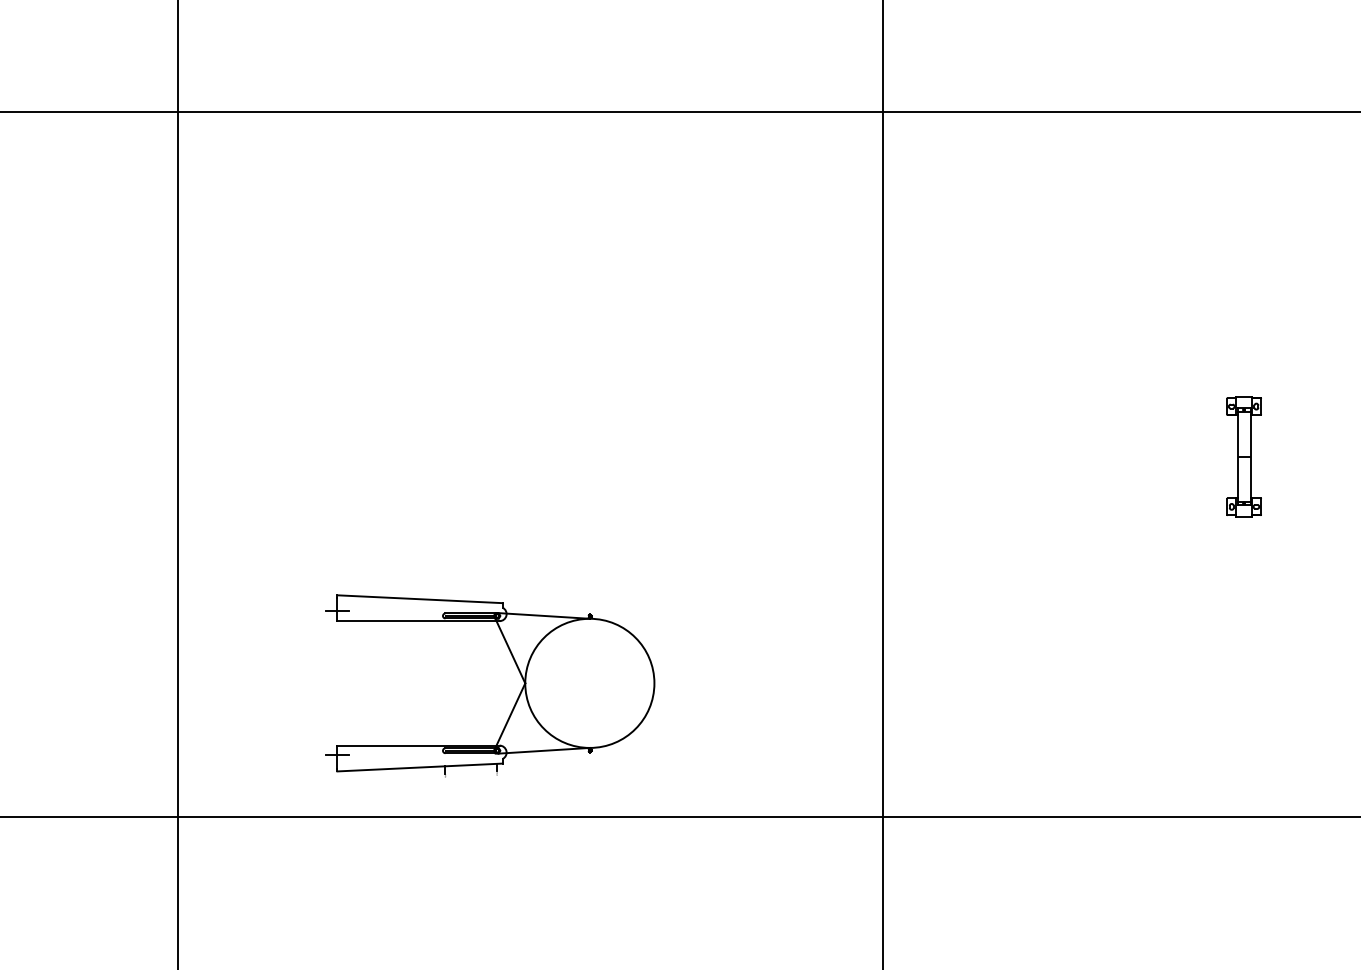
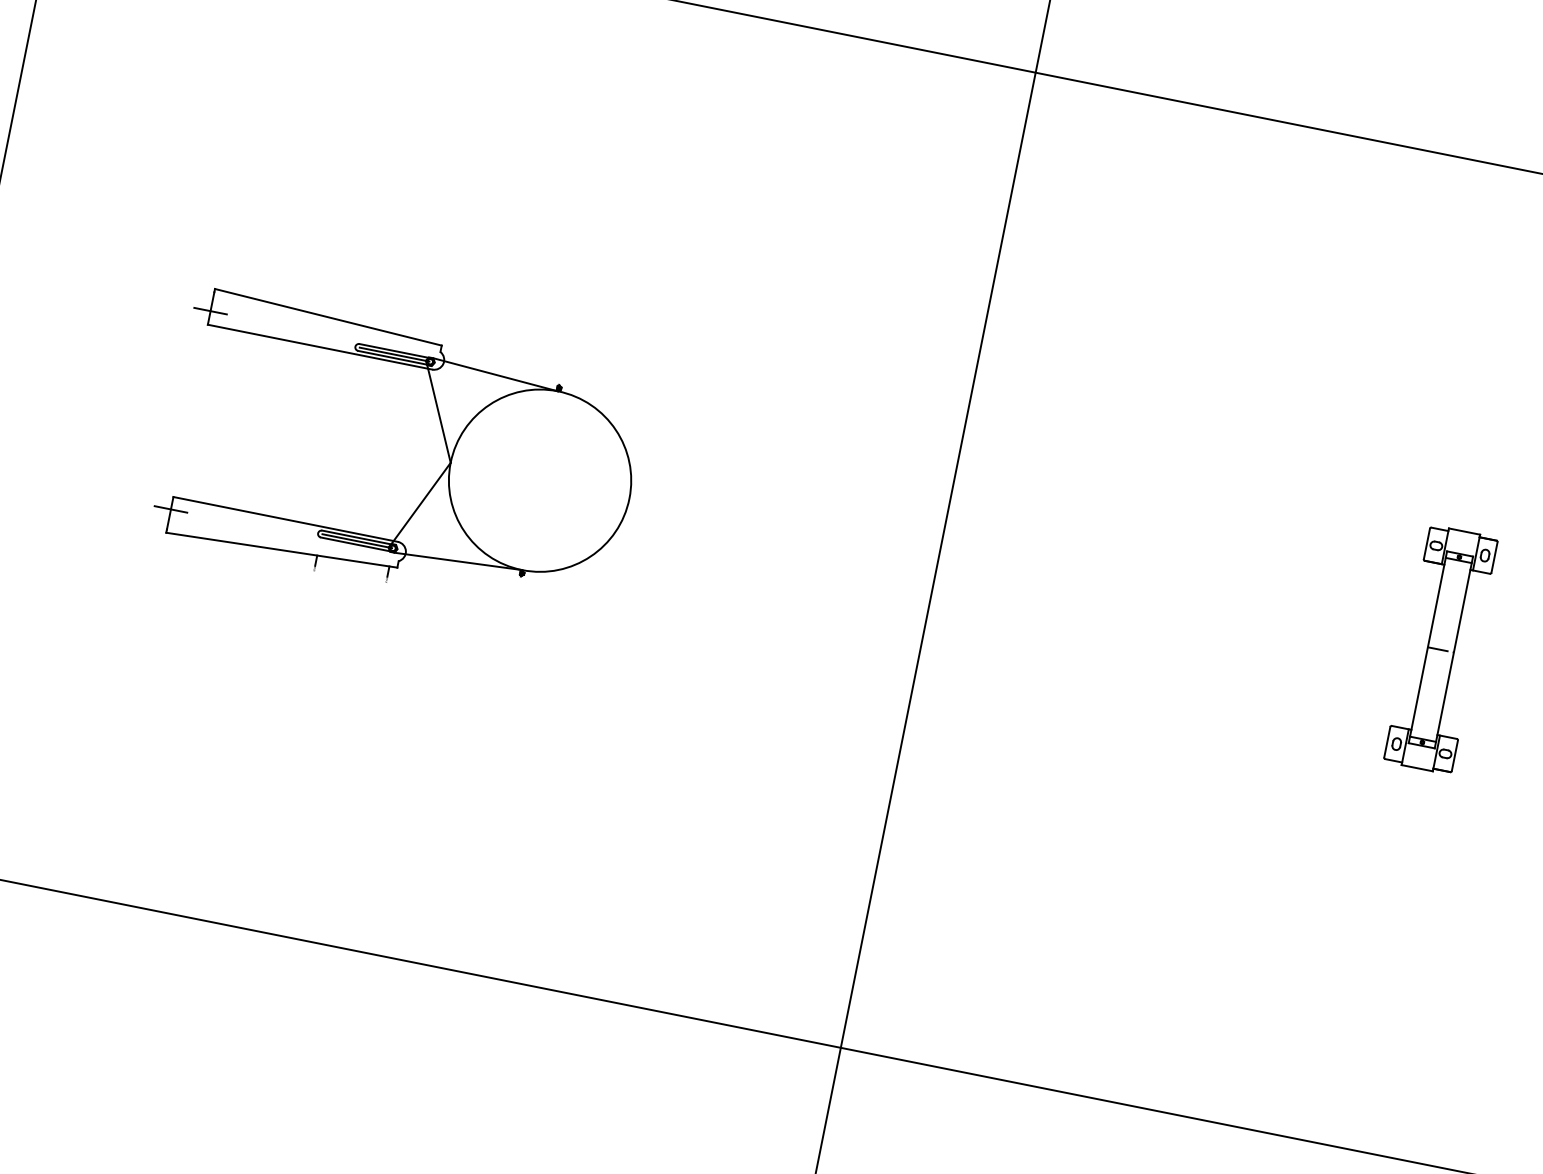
part: (1243, 456) -> (1440, 649), size x1.43
part: (516, 699) -> (434, 482), moved

